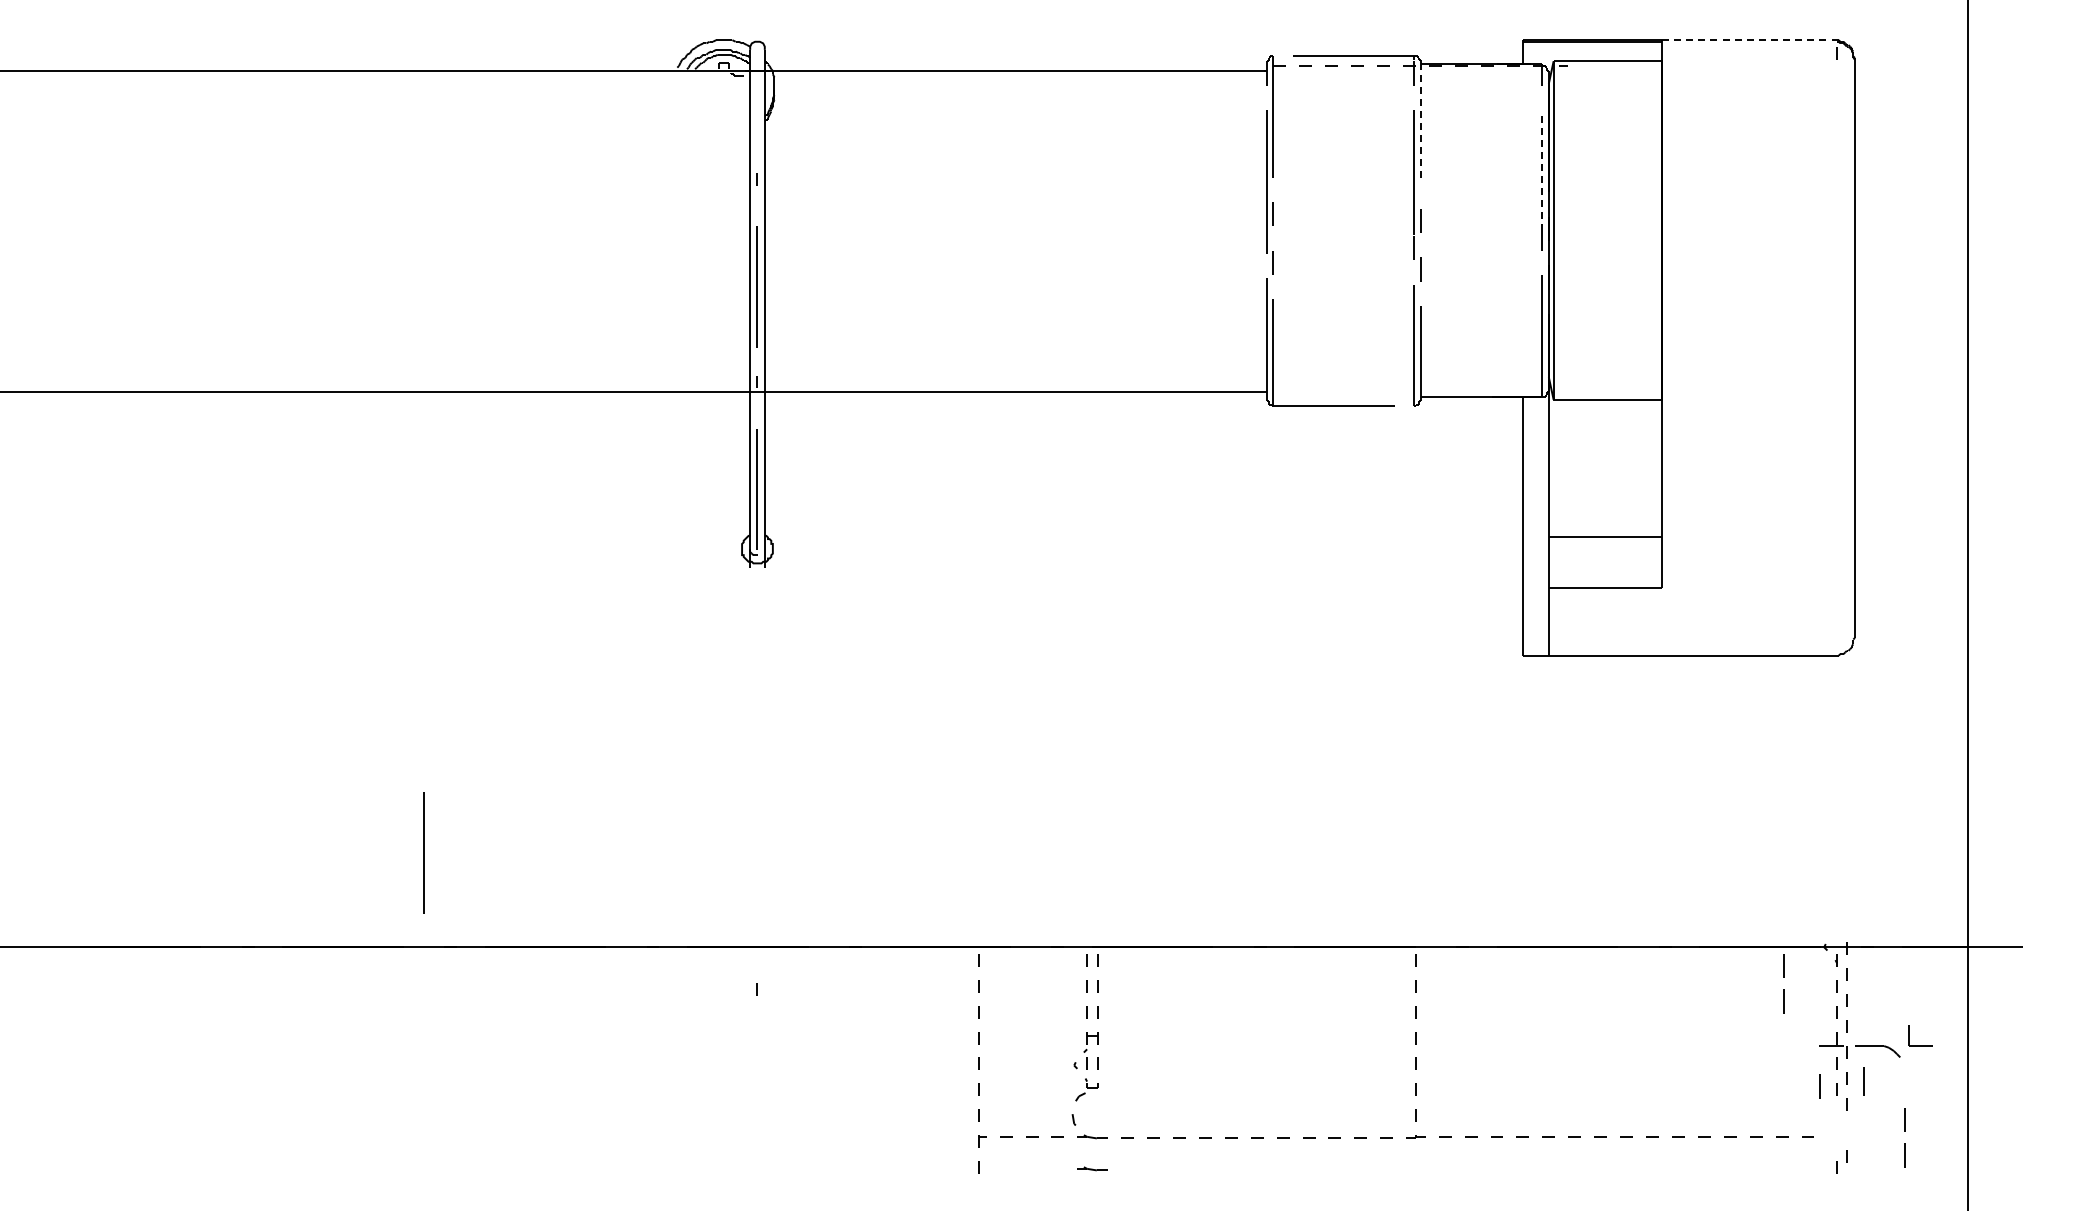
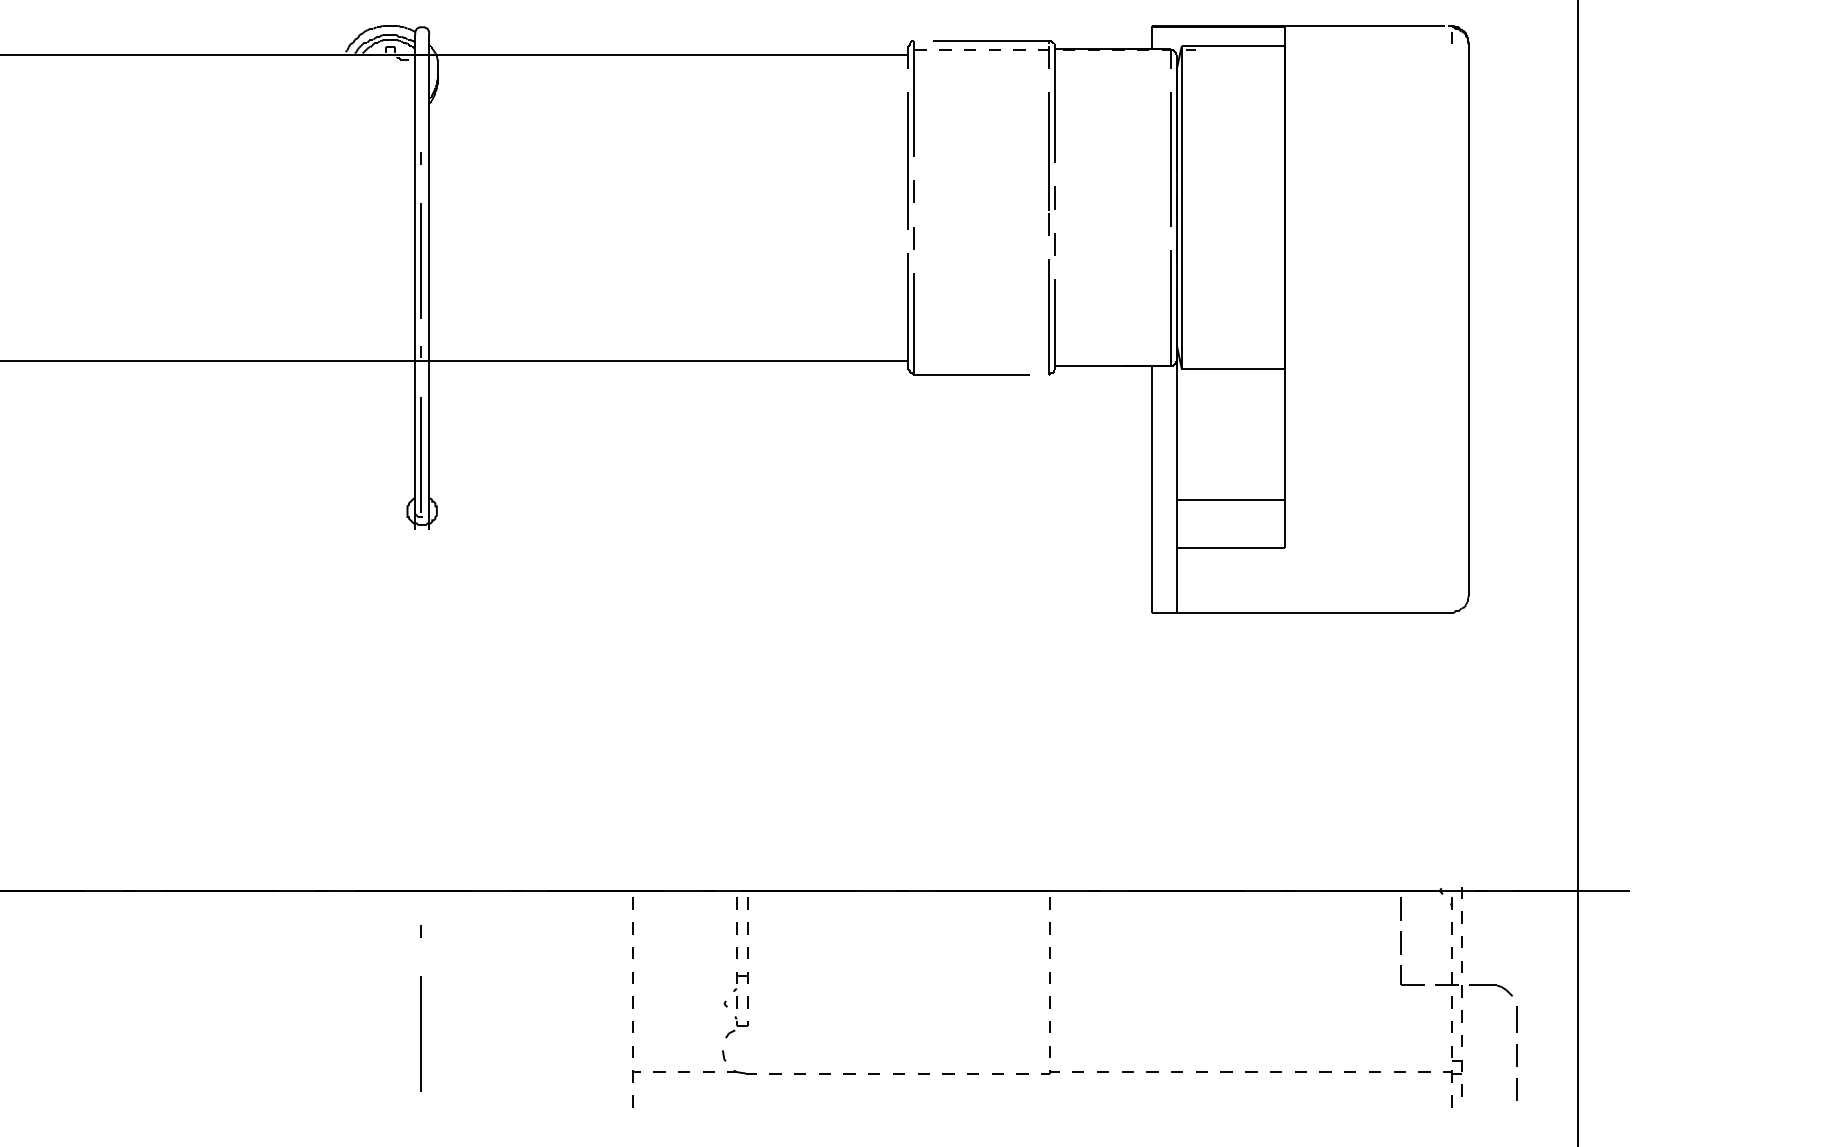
line: (1746, 40) -> (1365, 26), dashed -> solid
line: (1420, 123) -> (1054, 105), dashed -> solid
line: (1542, 170) -> (1171, 150), dashed -> solid
line: (423, 852) -> (421, 1033), moved
part: (1920, 1045) -> (1412, 984), moved
line: (1863, 1081) -> (1516, 1019), moved
line: (1819, 1086) -> (1435, 1024), removed
part: (1837, 1128) -> (1452, 1064), added
part: (1092, 1168) -> (741, 1102), removed

